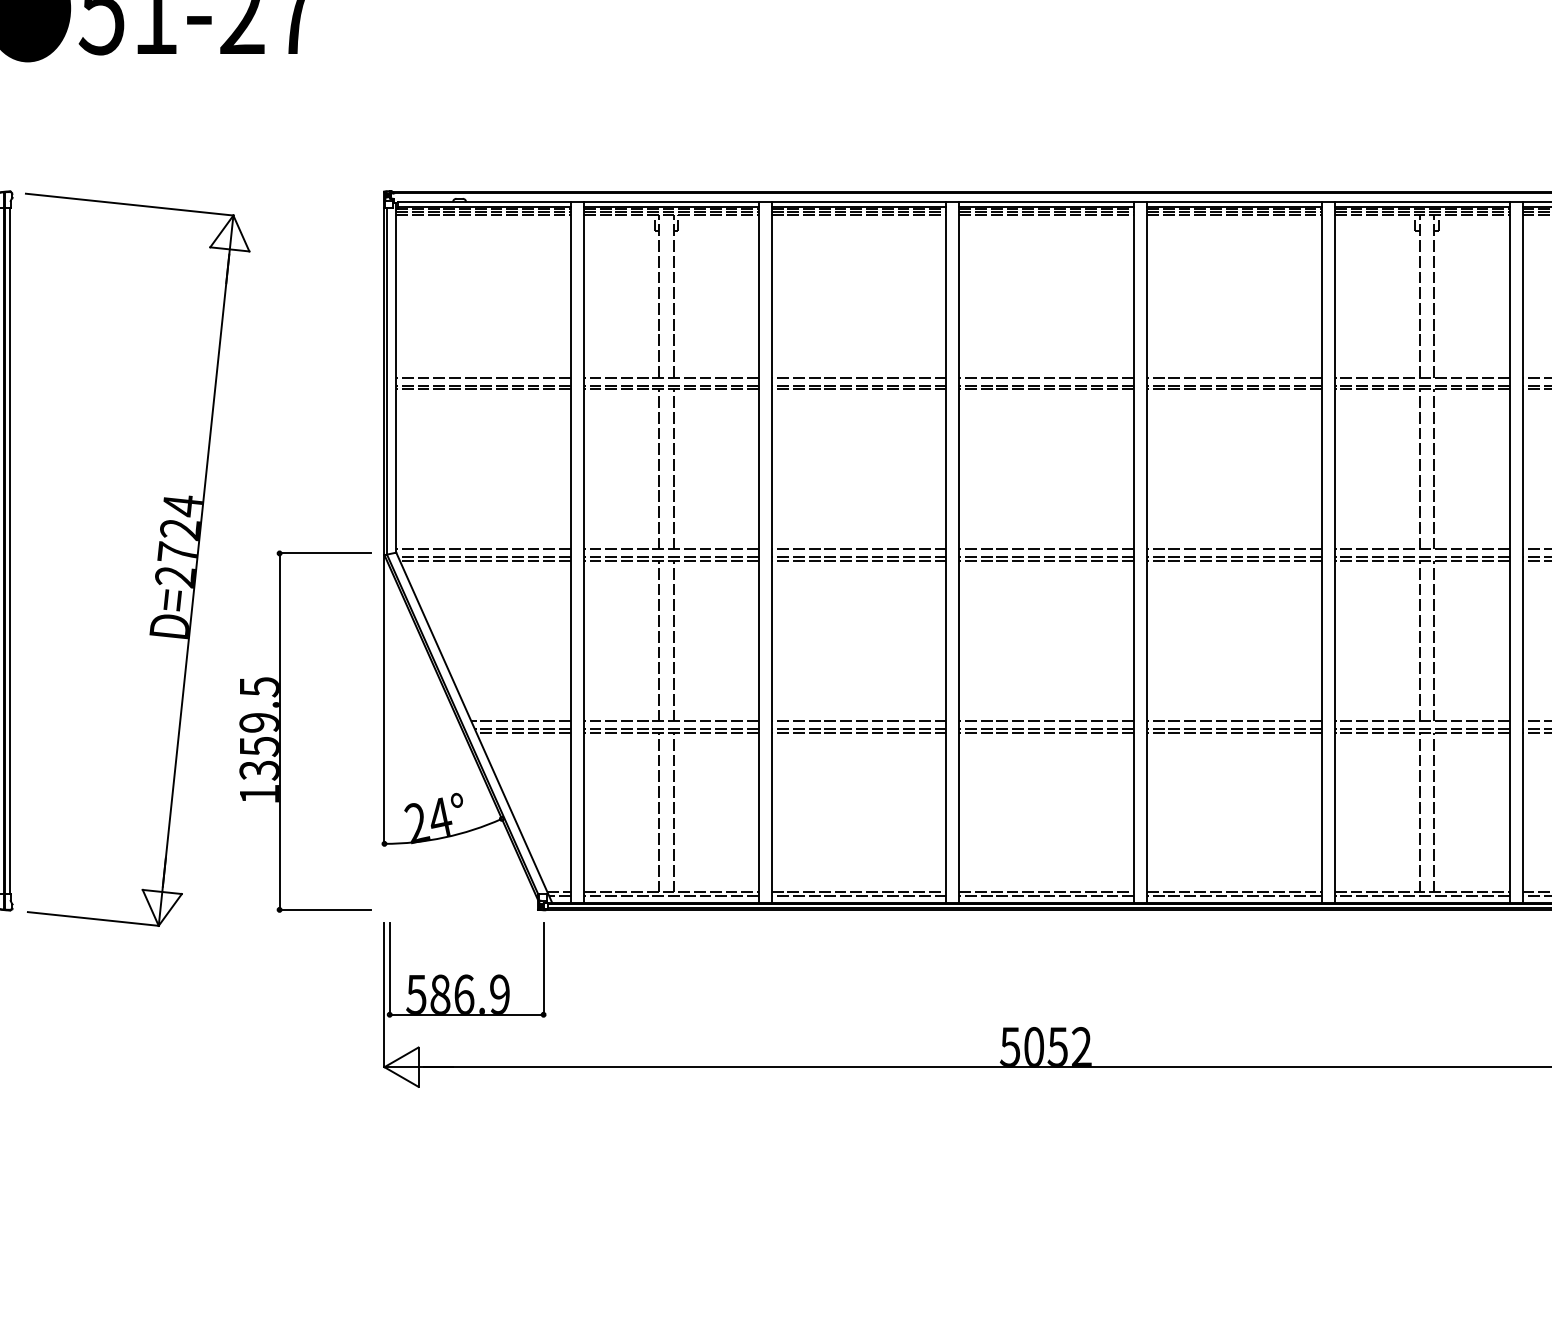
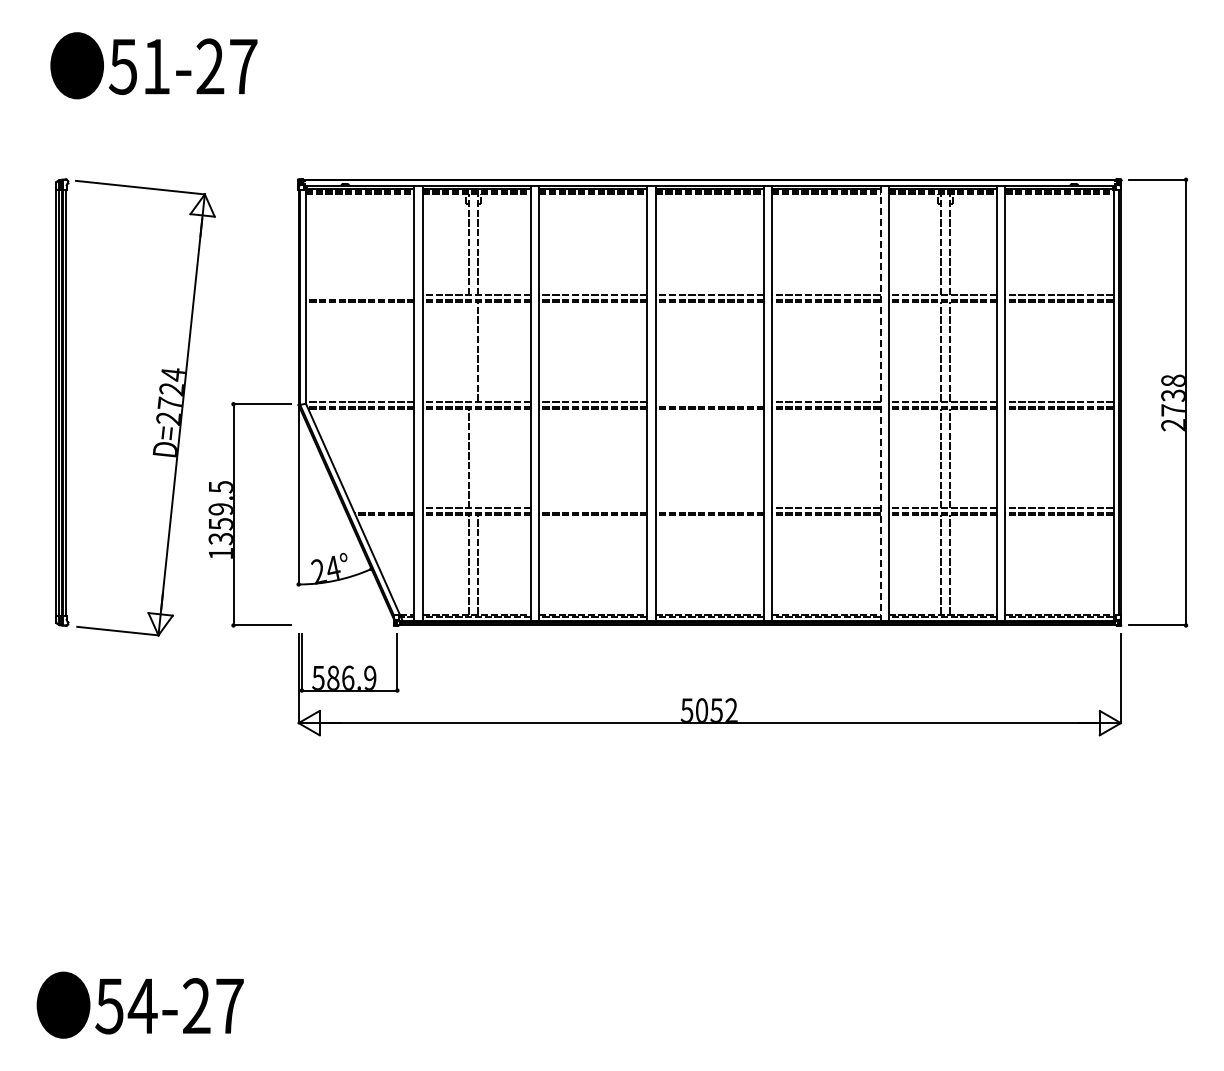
line: (482, 378) -> (359, 295), removed
line: (659, 468) -> (469, 351), removed
line: (1046, 549) -> (709, 401), removed
line: (1321, 552) -> (880, 403), solid -> dashed
line: (674, 640) -> (478, 458), removed
line: (521, 721) -> (383, 508), removed
line: (859, 721) -> (593, 508), removed
line: (1046, 721) -> (709, 508), removed

